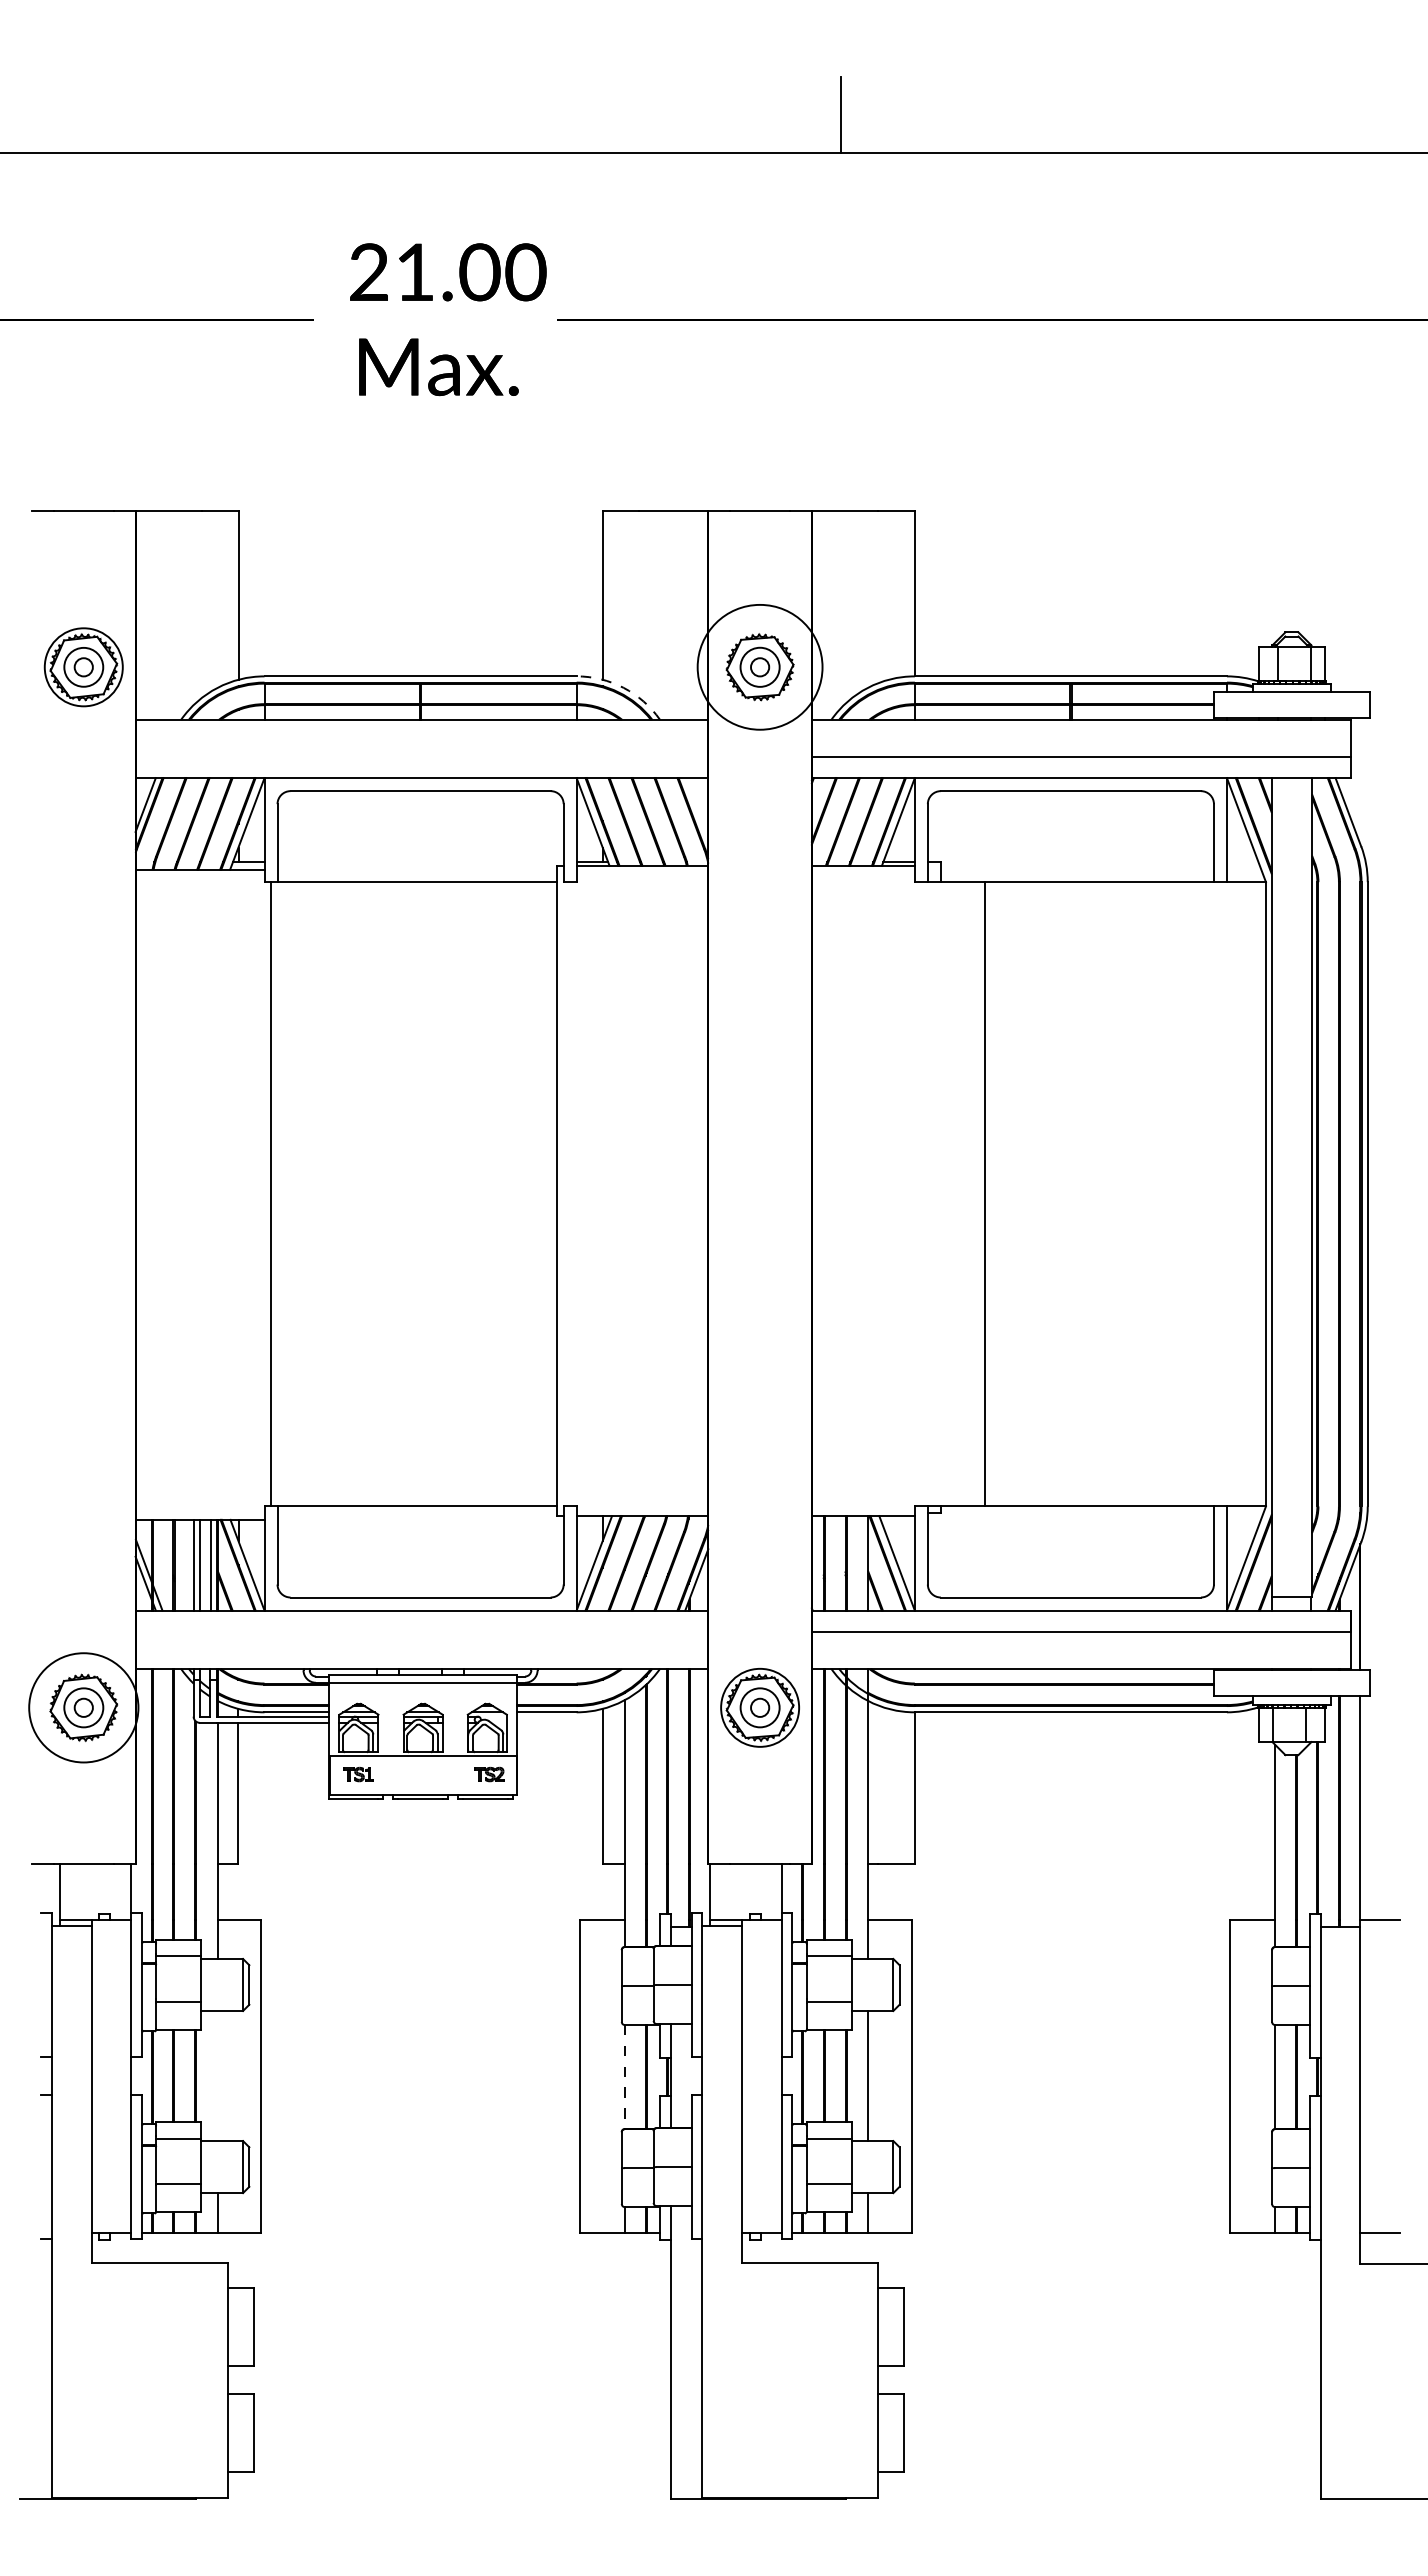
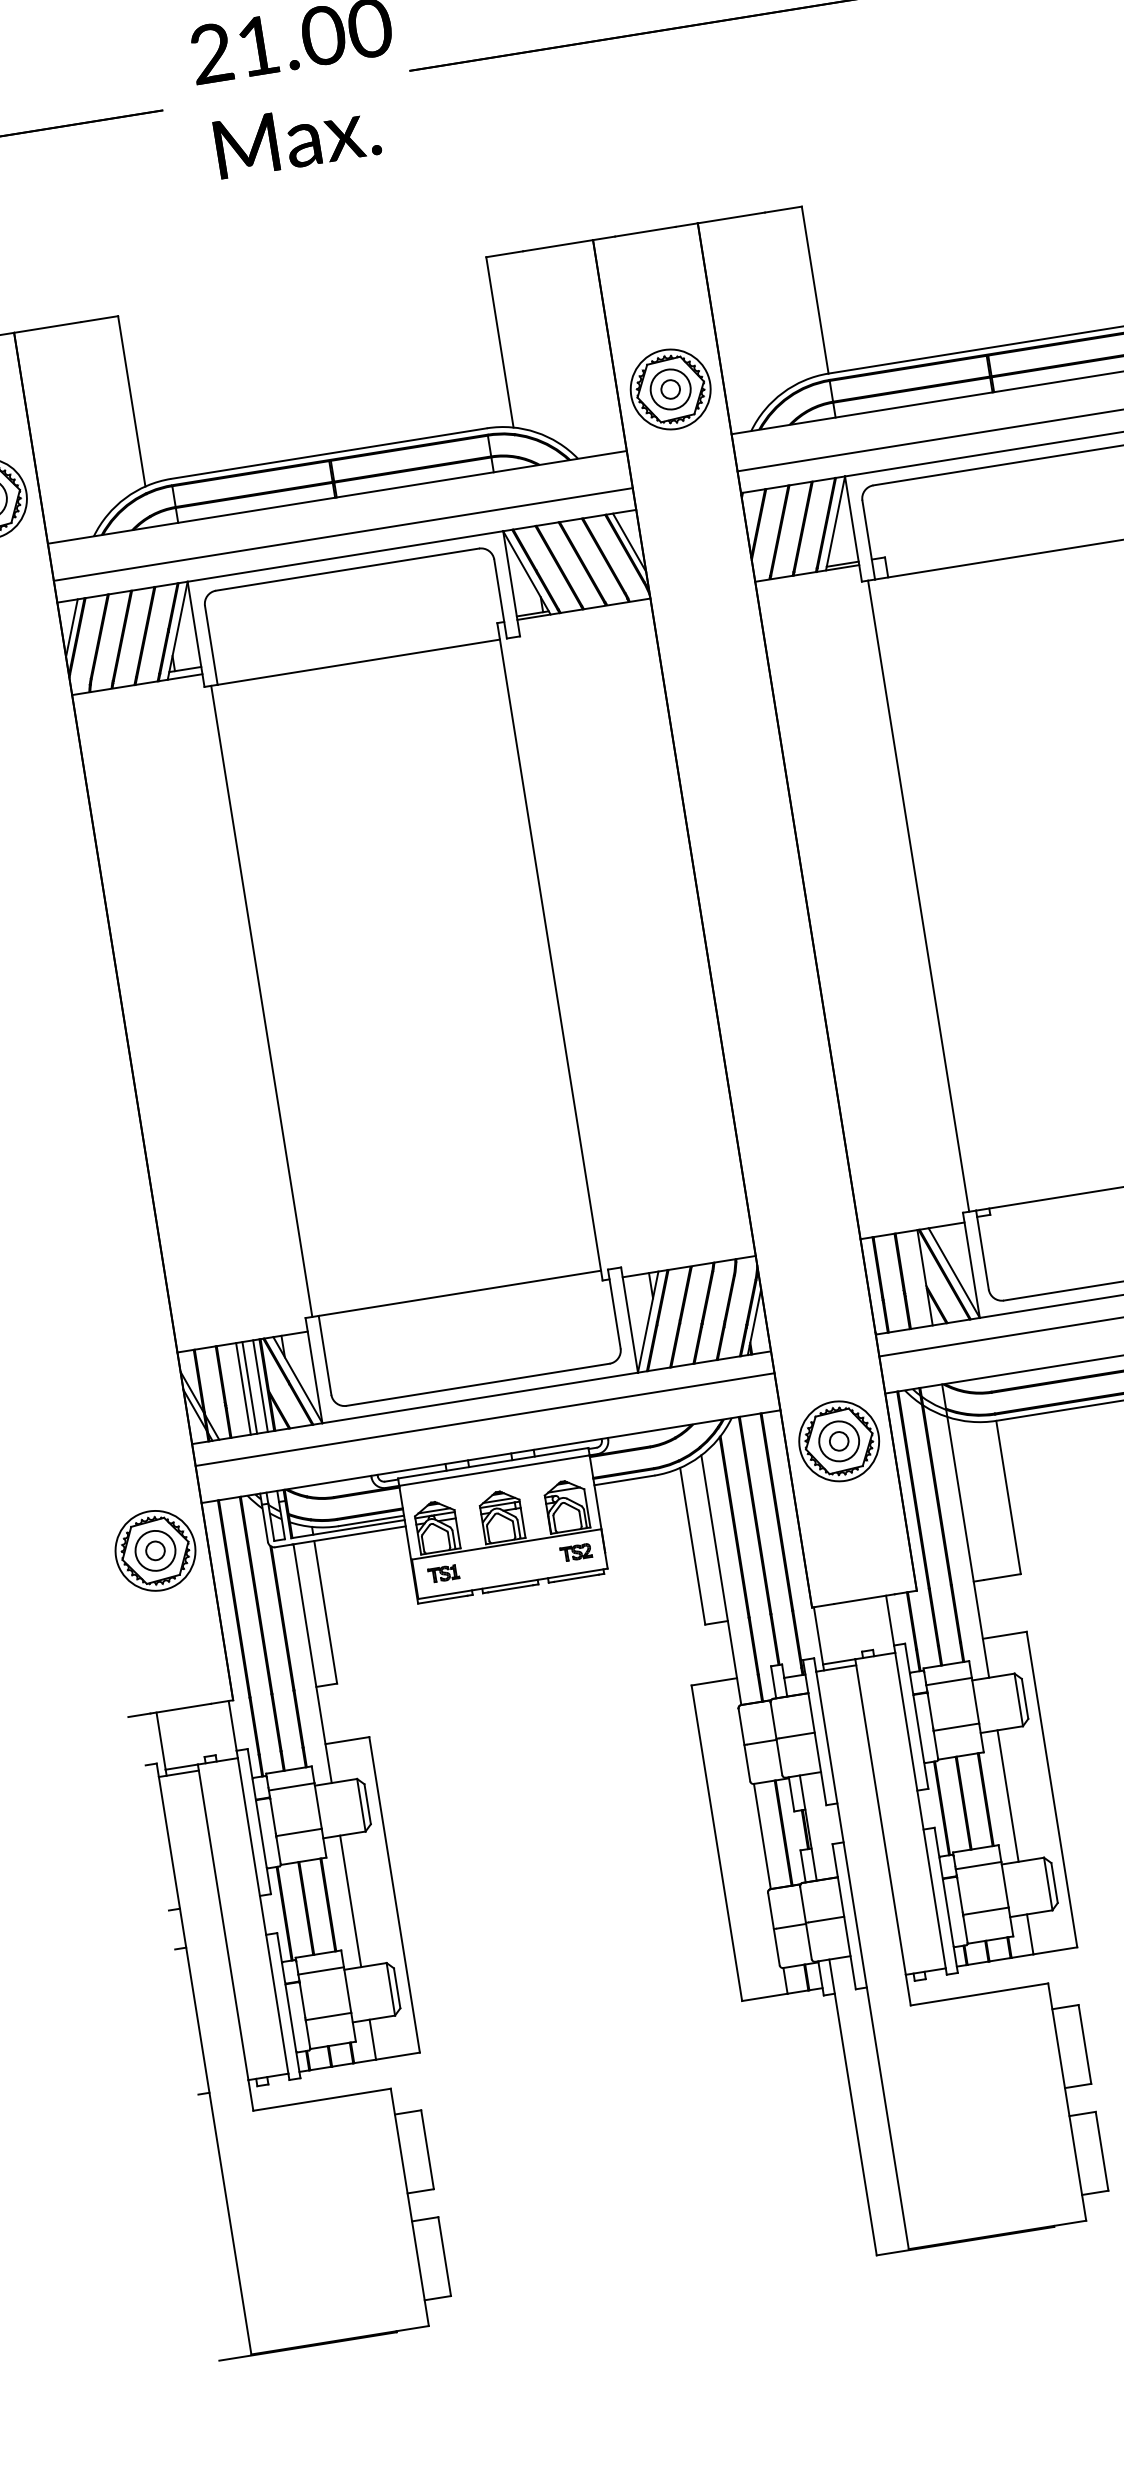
circle: (760, 667) -> (671, 389), size x0.62
arc: (623, 687) -> (535, 432), dashed -> solid
line: (421, 756) -> (342, 534), added
line: (696, 808) -> (629, 542), added
line: (984, 1194) -> (918, 896), moved
line: (421, 1632) -> (484, 1420), added
circle: (83, 1707) -> (155, 1550), size x0.71
line: (217, 2075) -> (350, 1900), added
line: (625, 2077) -> (762, 1836), dashed -> solid

